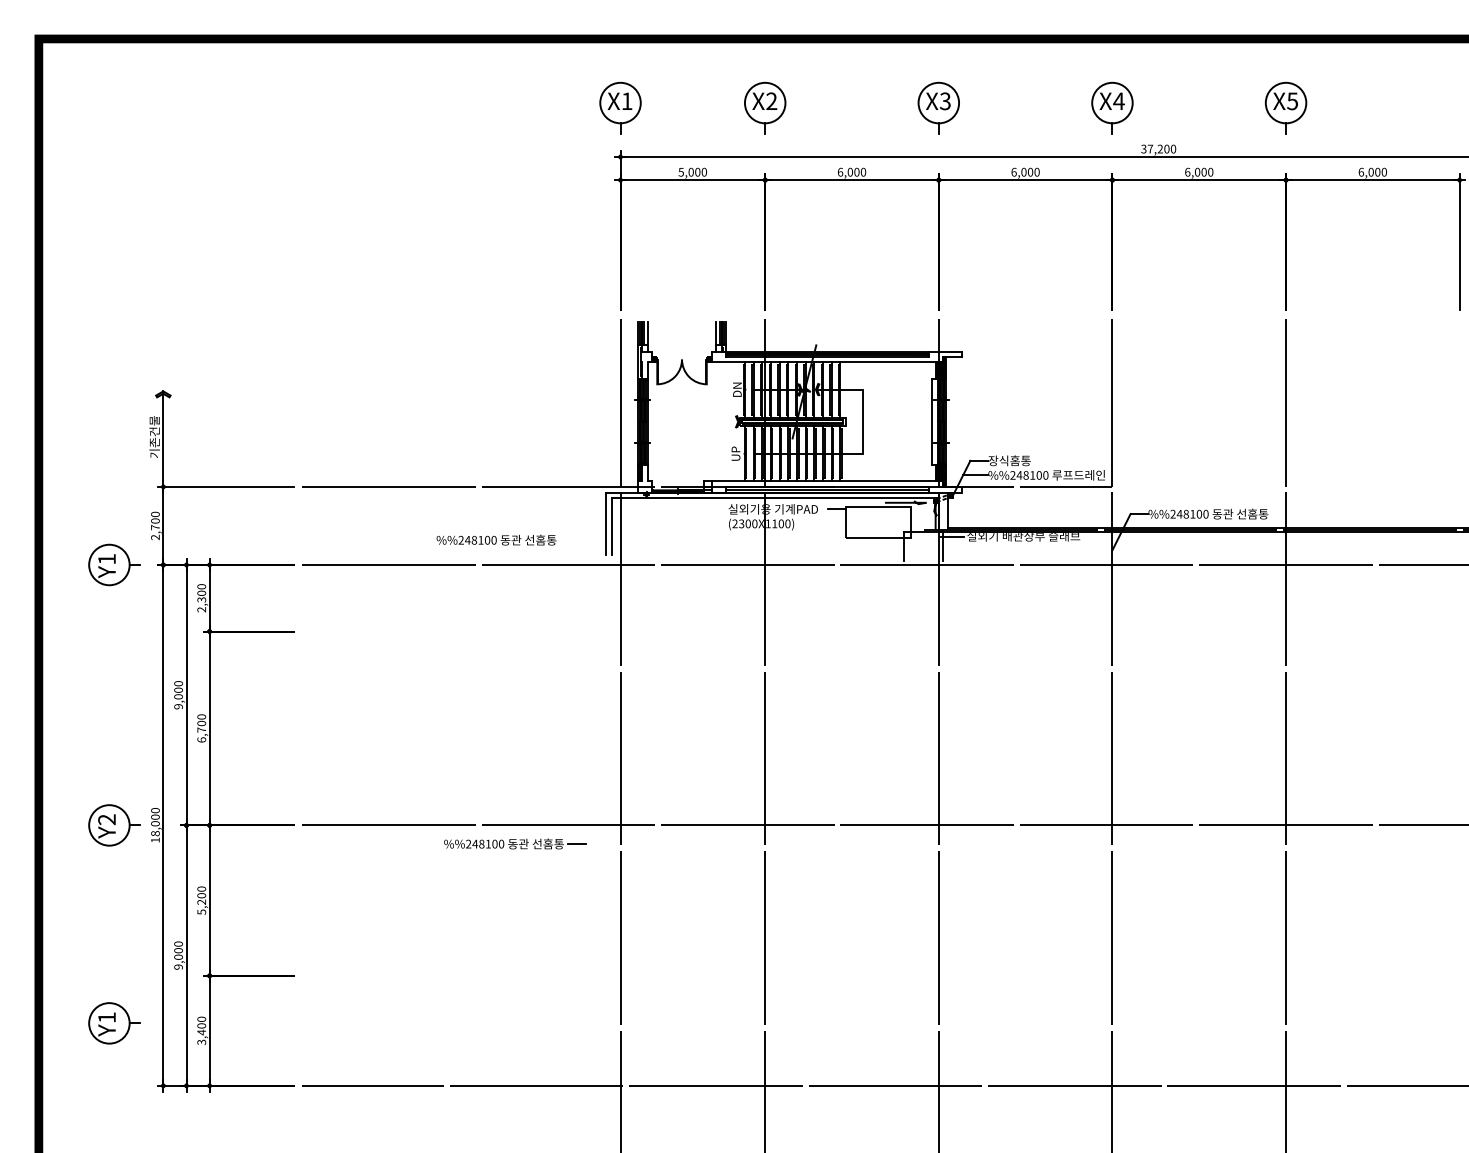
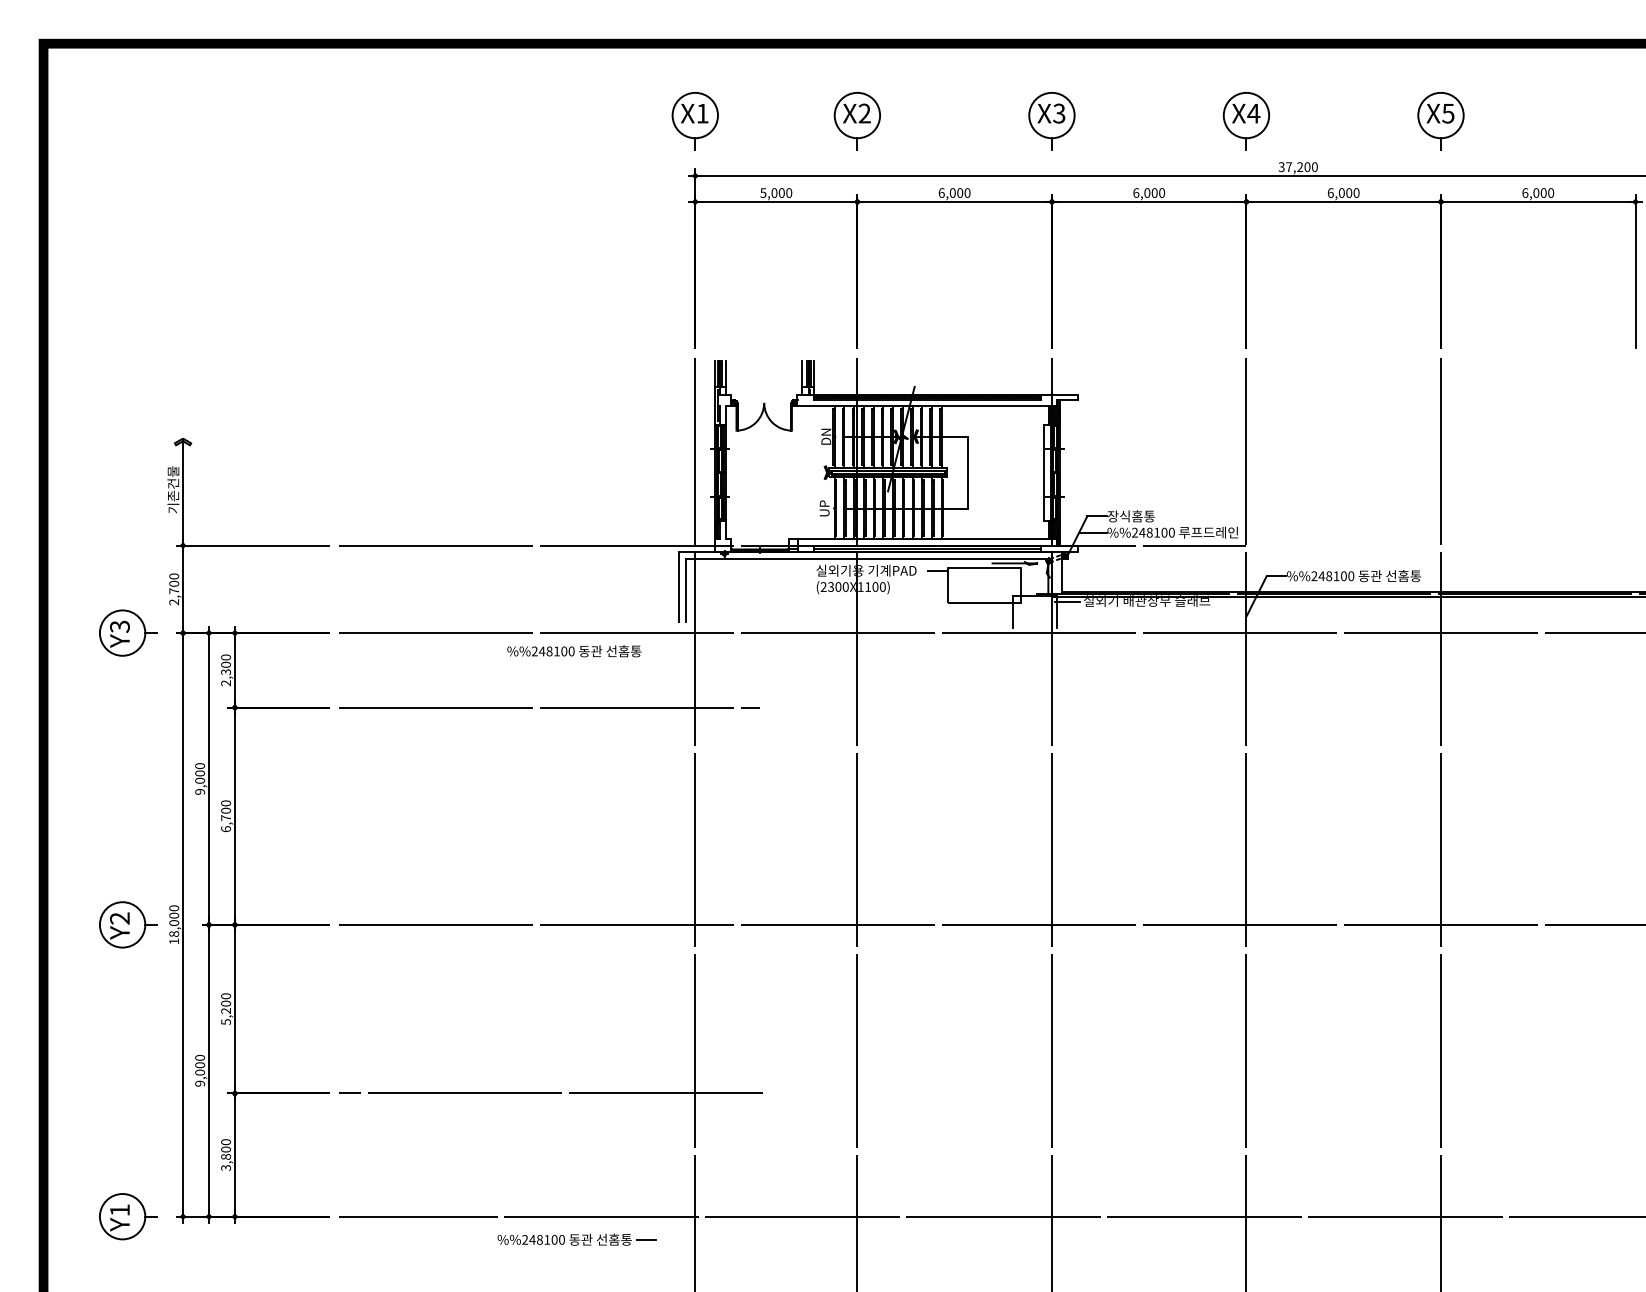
text: (496, 540) -> (574, 651), moved
text: (106, 559) -> (119, 626), Y1 -> Y3
line: (489, 631) -> (548, 707), added
part: (514, 843) -> (576, 1239), moved
line: (491, 975) -> (550, 1093), added
part: (114, 1023) -> (128, 1216), moved
text: (202, 1032) -> (226, 1156), 3,400 -> 3,800

